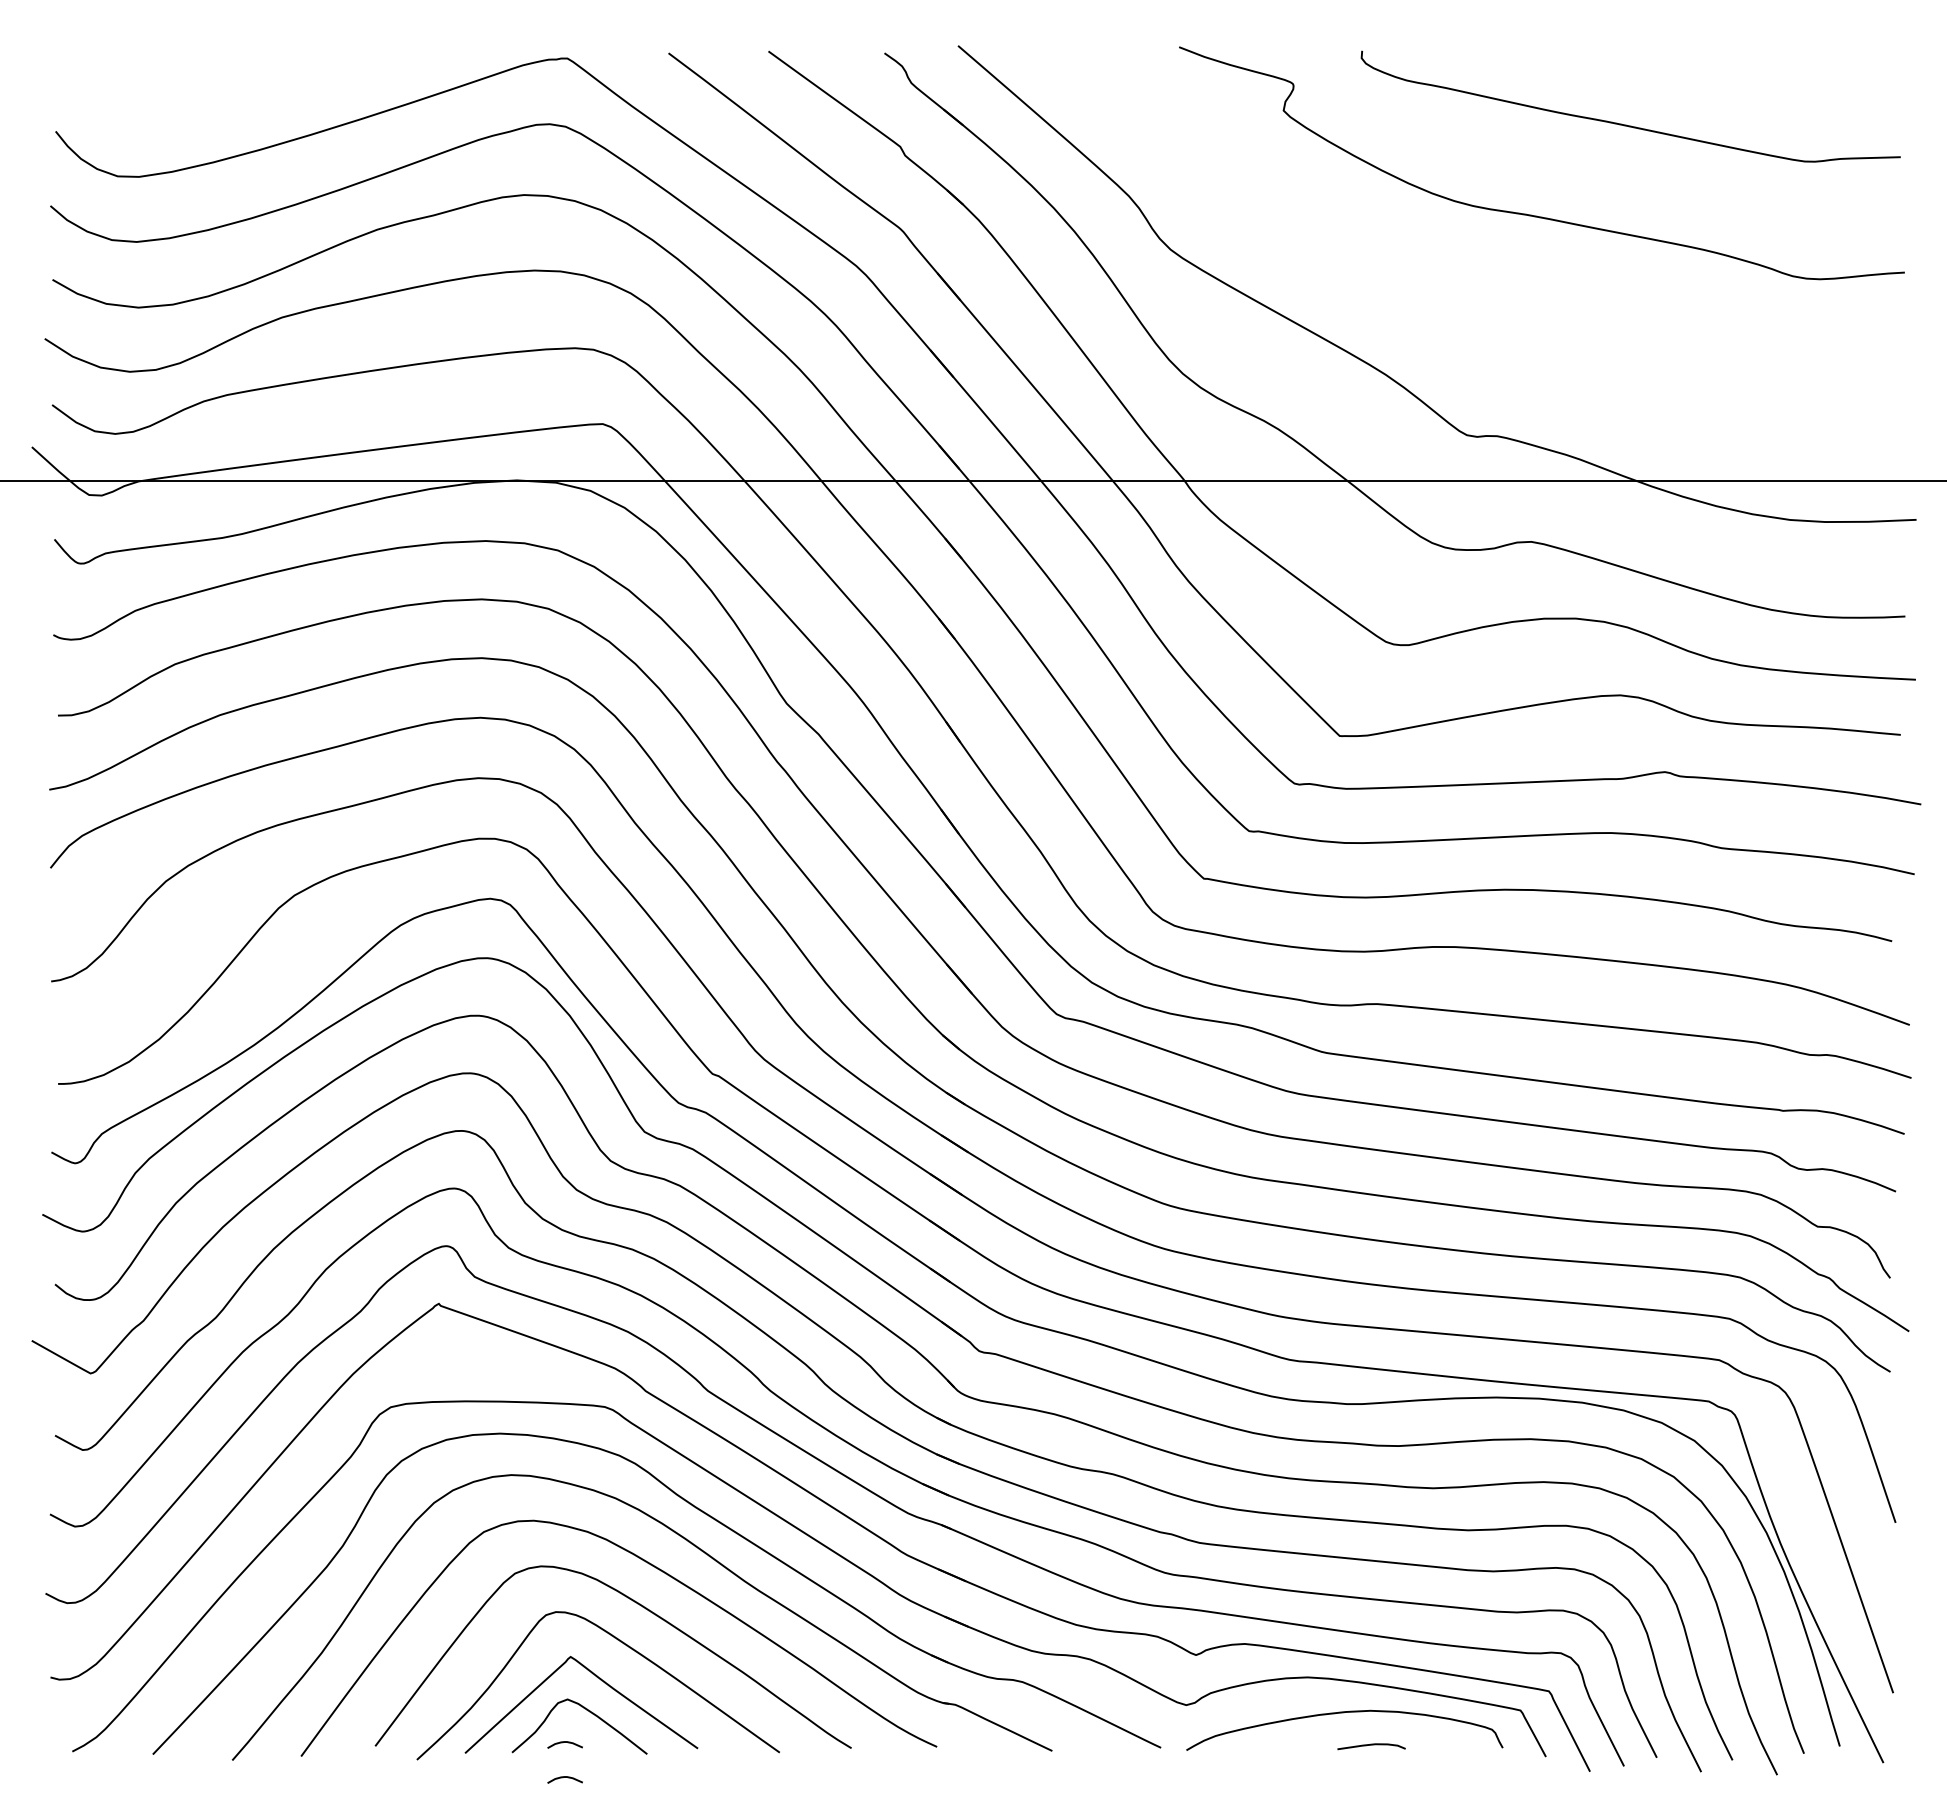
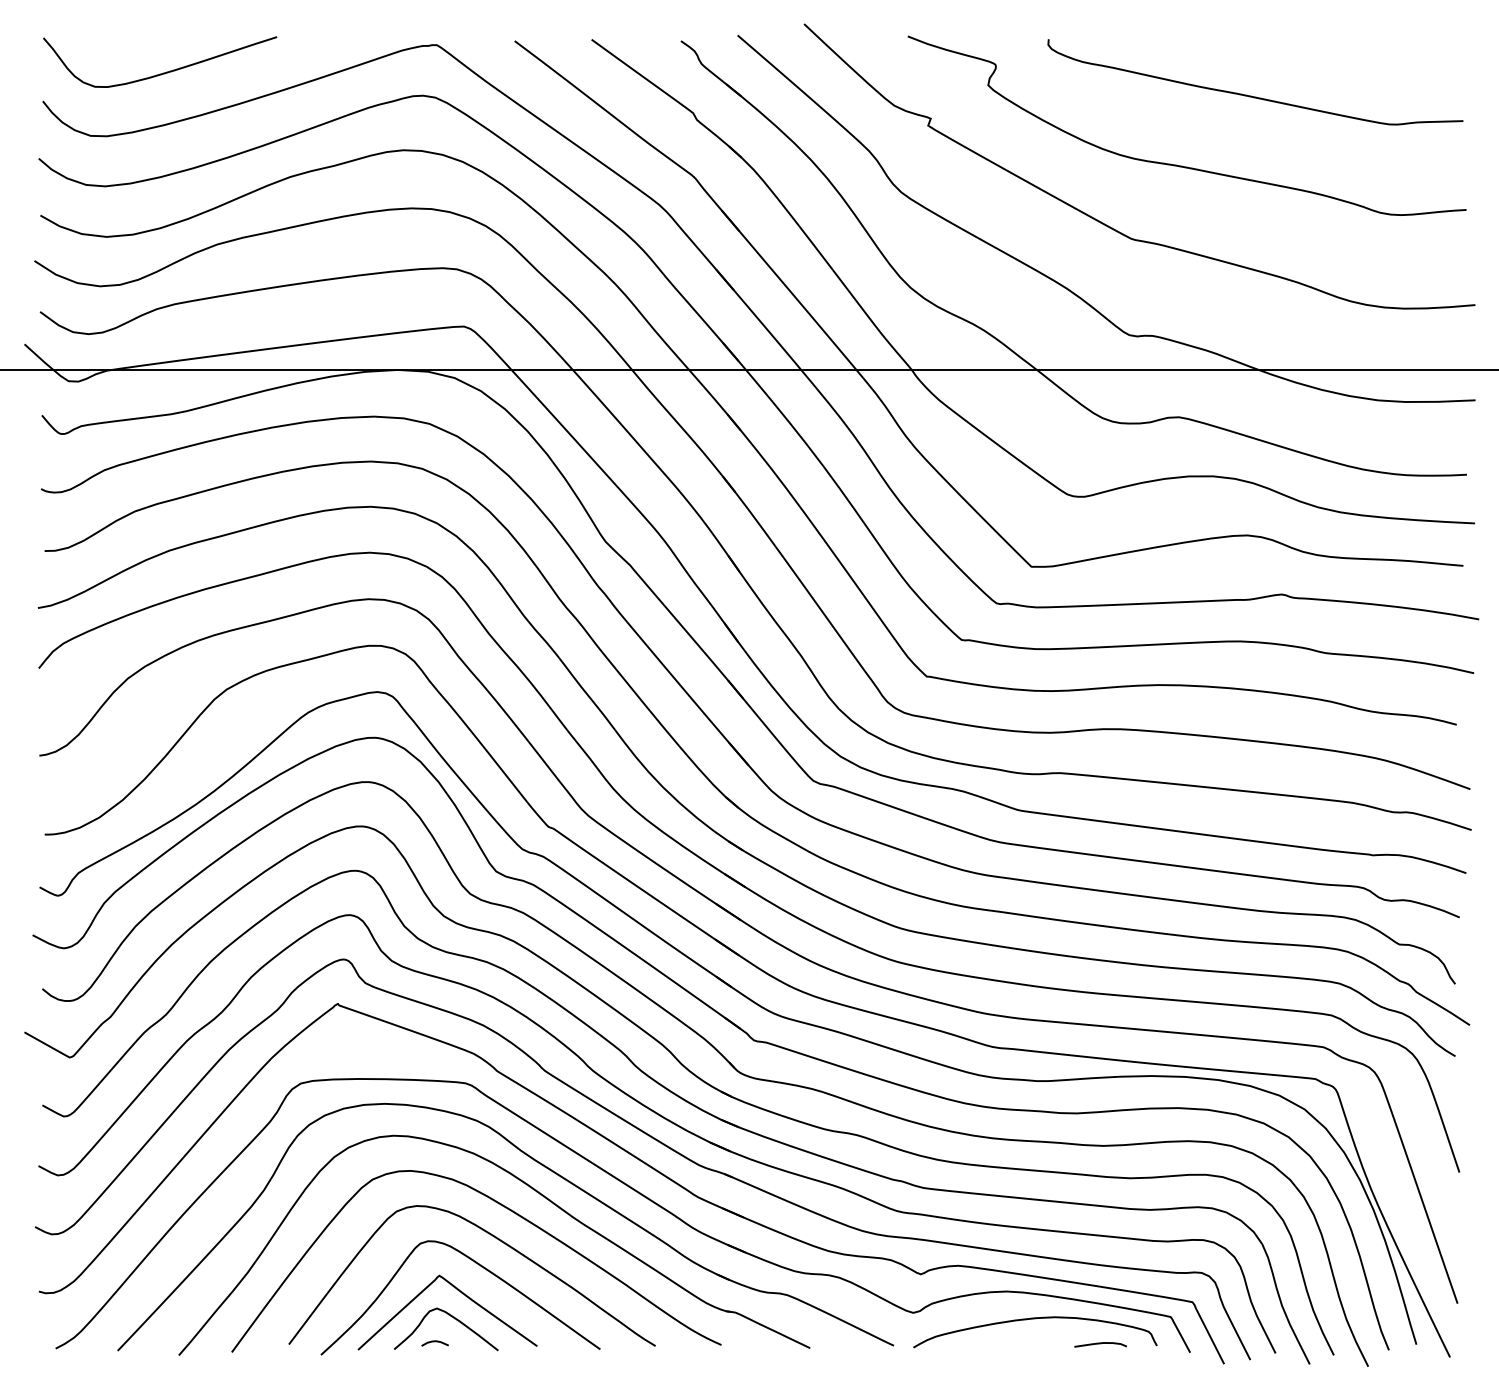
curve: (211, 94) -> (162, 72), added
curve: (1435, 290) -> (1105, 223), added
curve: (1371, 1745) -> (1100, 1343), moved
curve: (564, 1777) -> (434, 1368), removed

